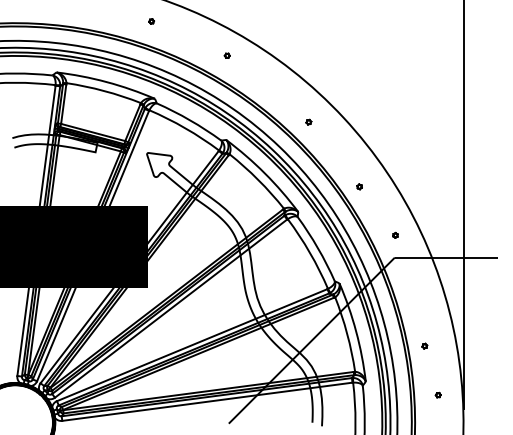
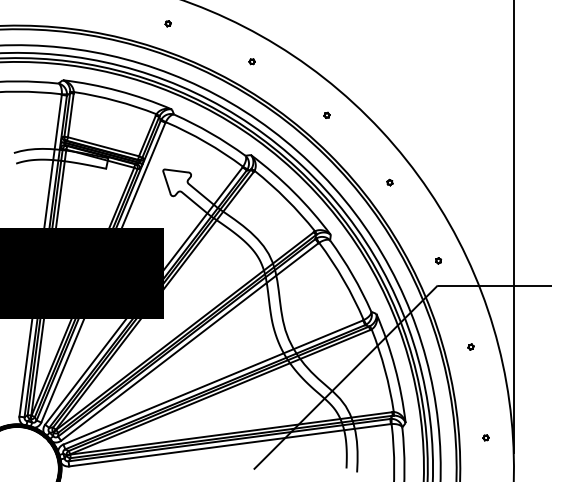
part: (308, 121) -> (326, 114), moved
part: (359, 186) -> (389, 182), moved
part: (424, 345) -> (470, 346), moved

